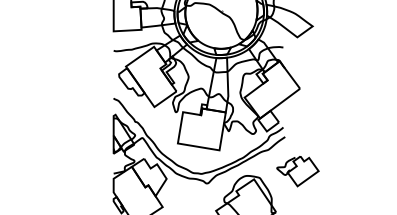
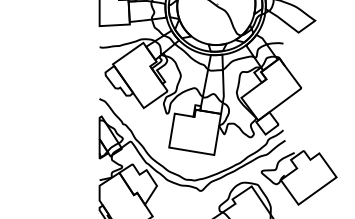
part: (297, 171) -> (298, 177), size x1.67

